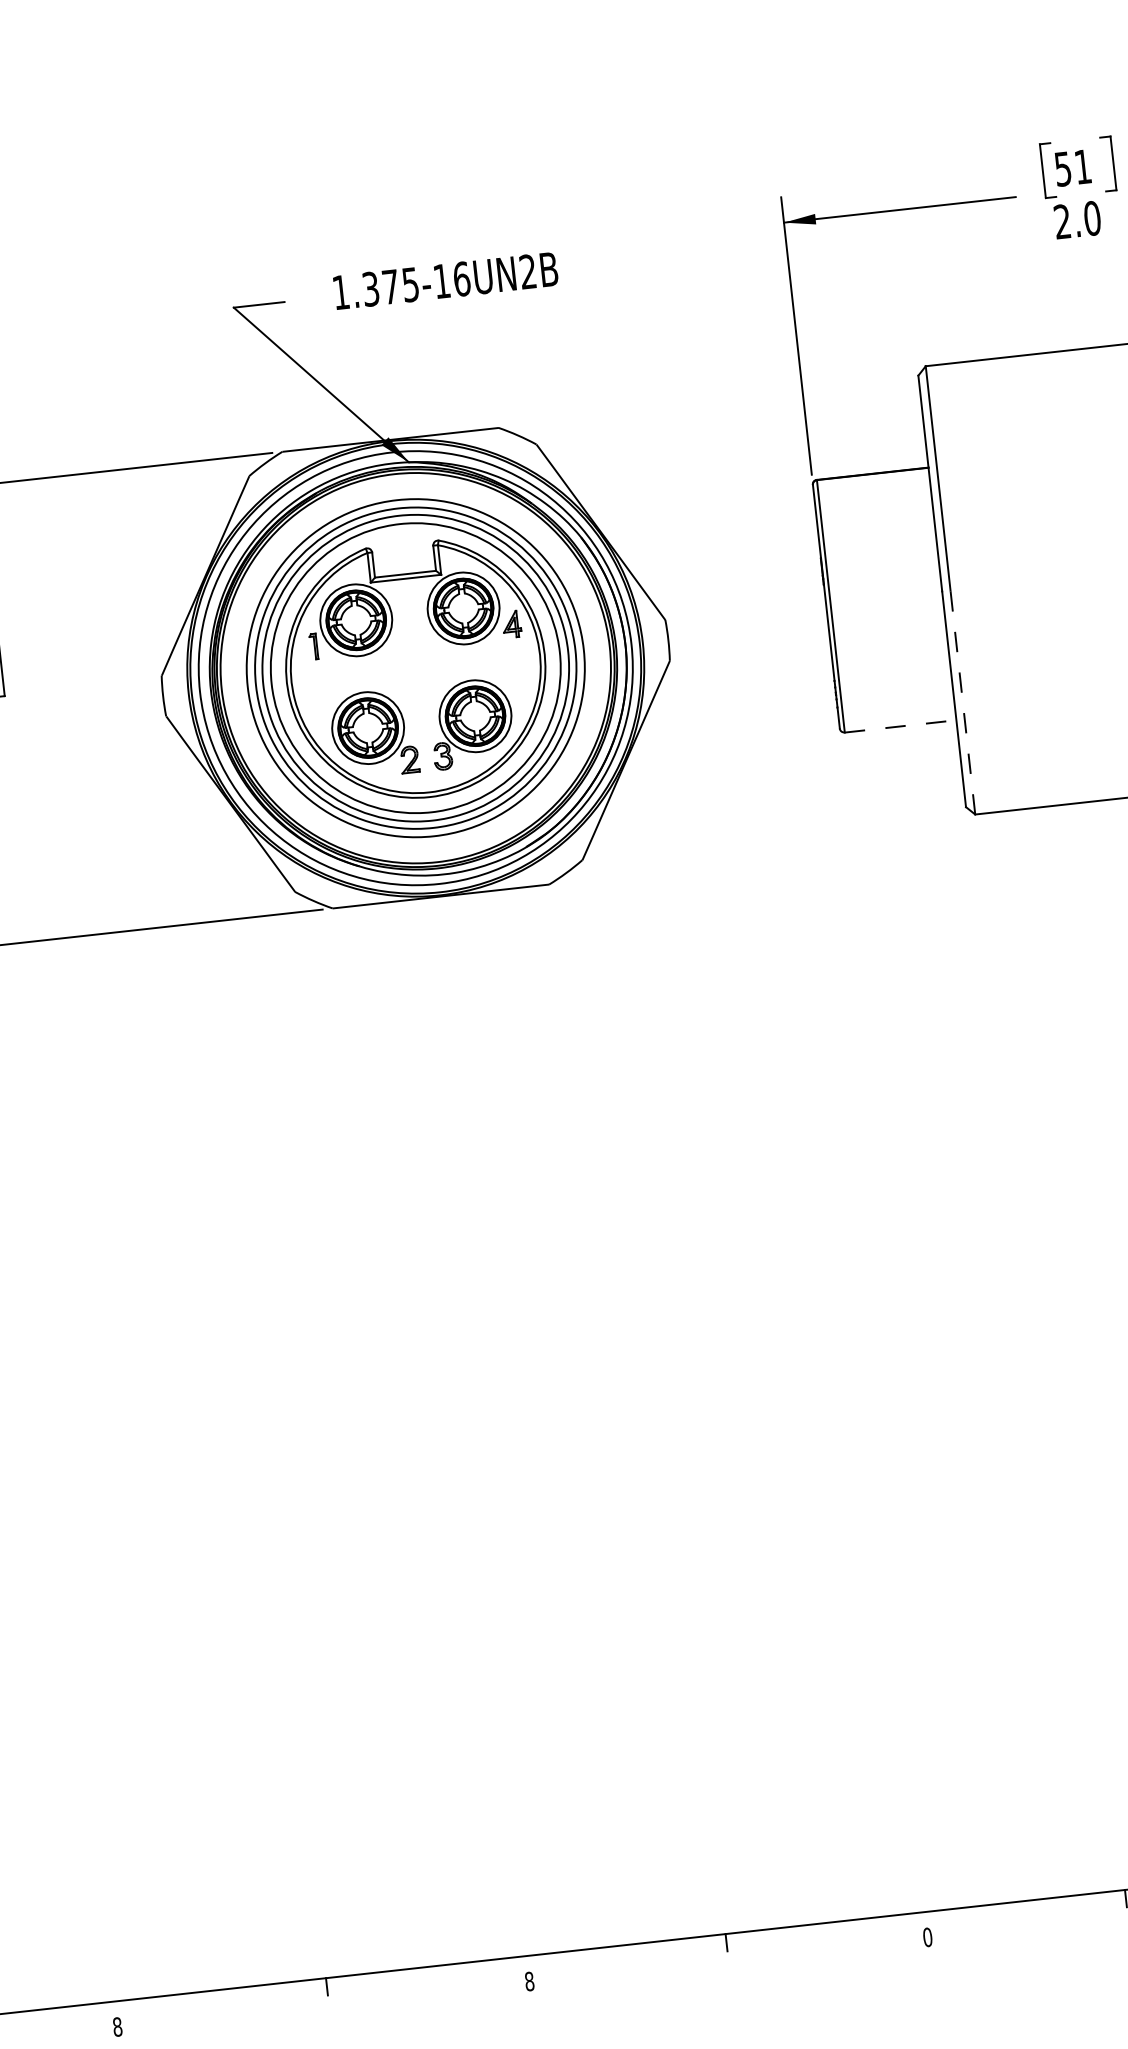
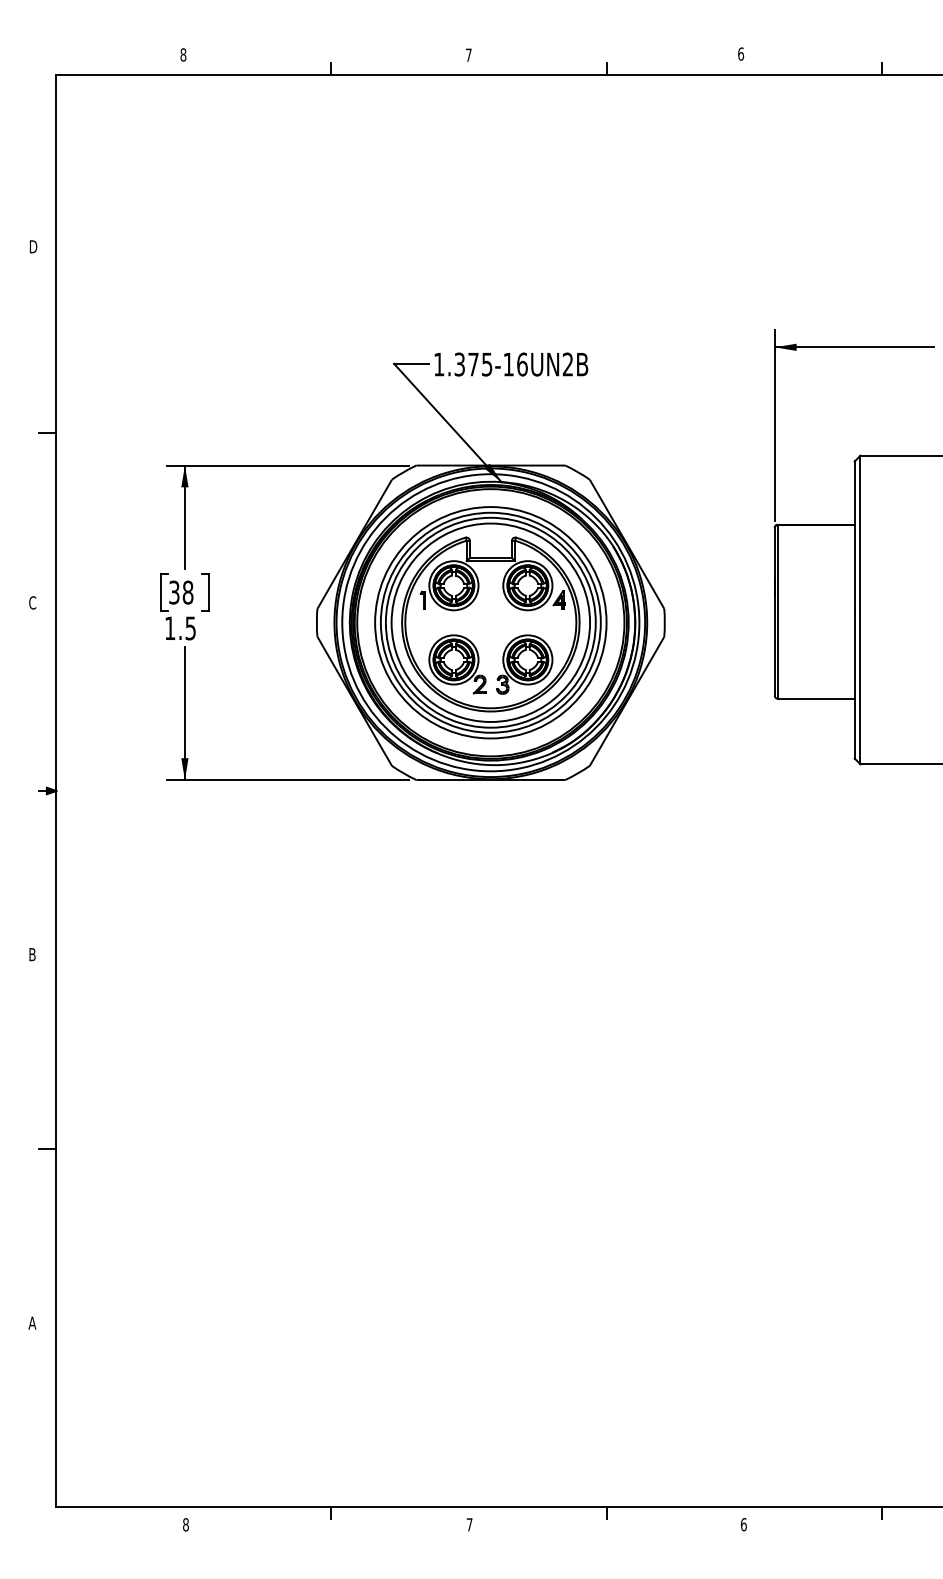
text: (446, 280) -> (511, 364), moved
line: (962, 701) -> (860, 686), dashed -> solid
line: (900, 725) -> (816, 698), dashed -> solid
text: (927, 1937) -> (743, 1524), 0 -> 6
text: (529, 1981) -> (469, 1524), 8 -> 7

